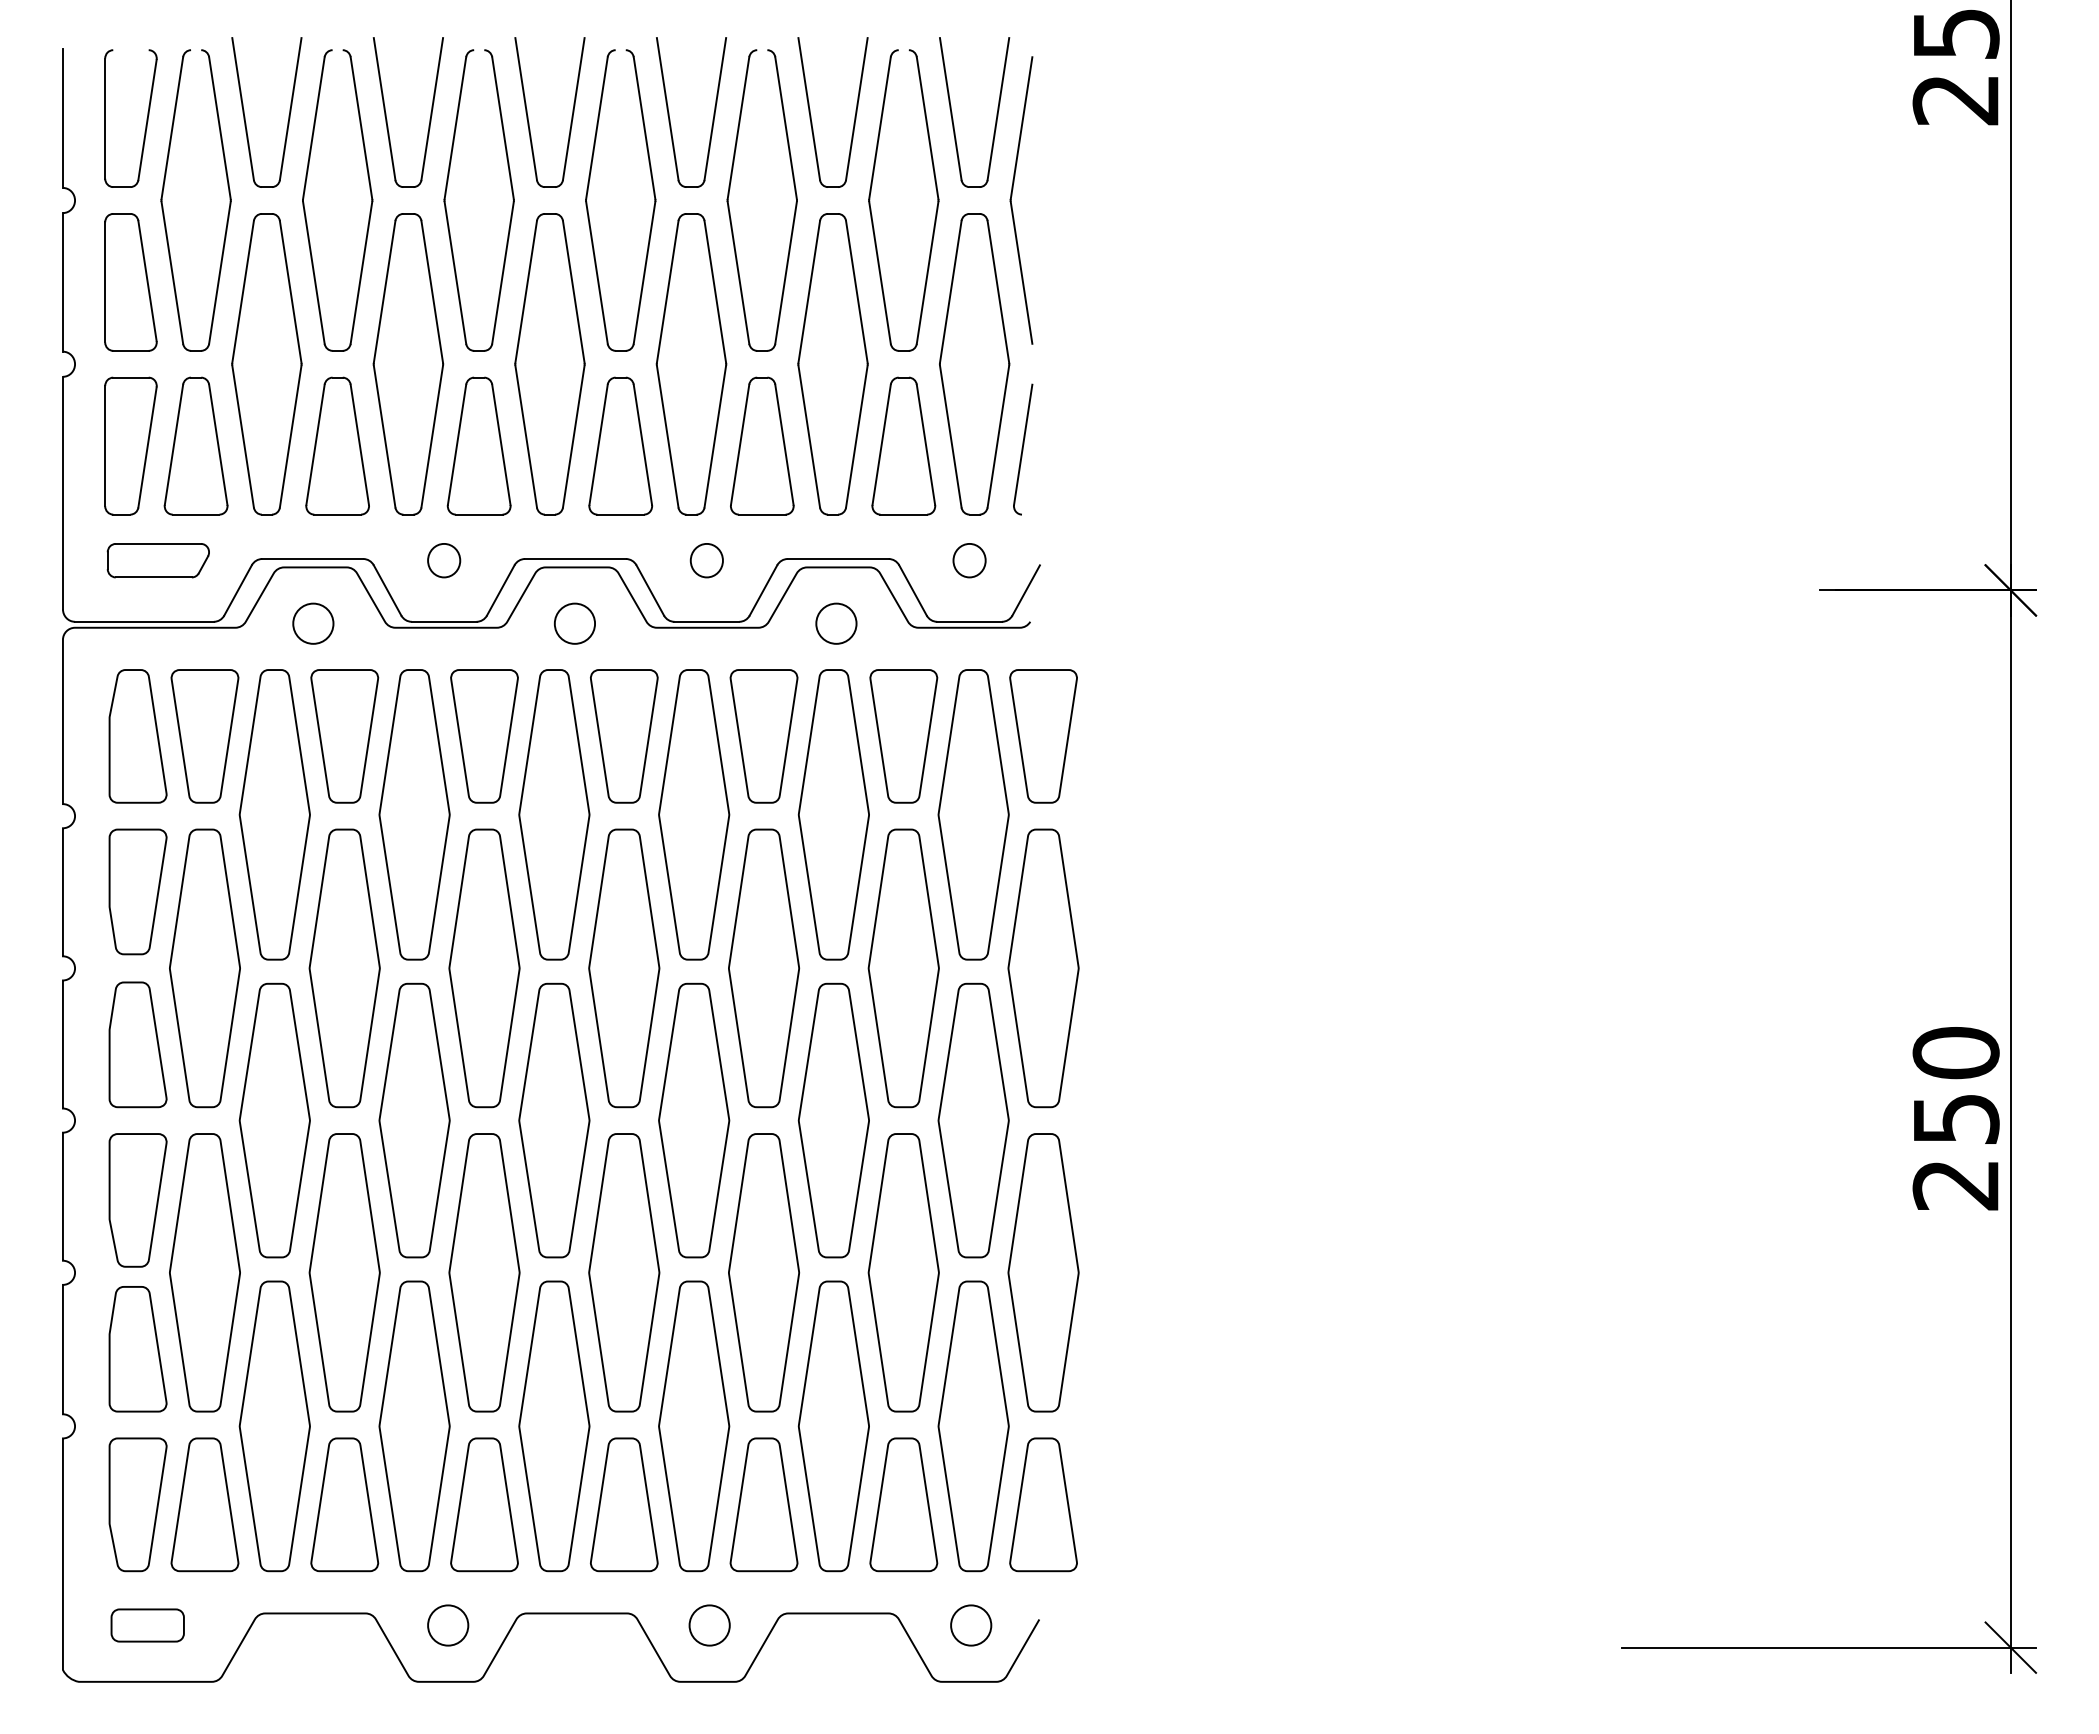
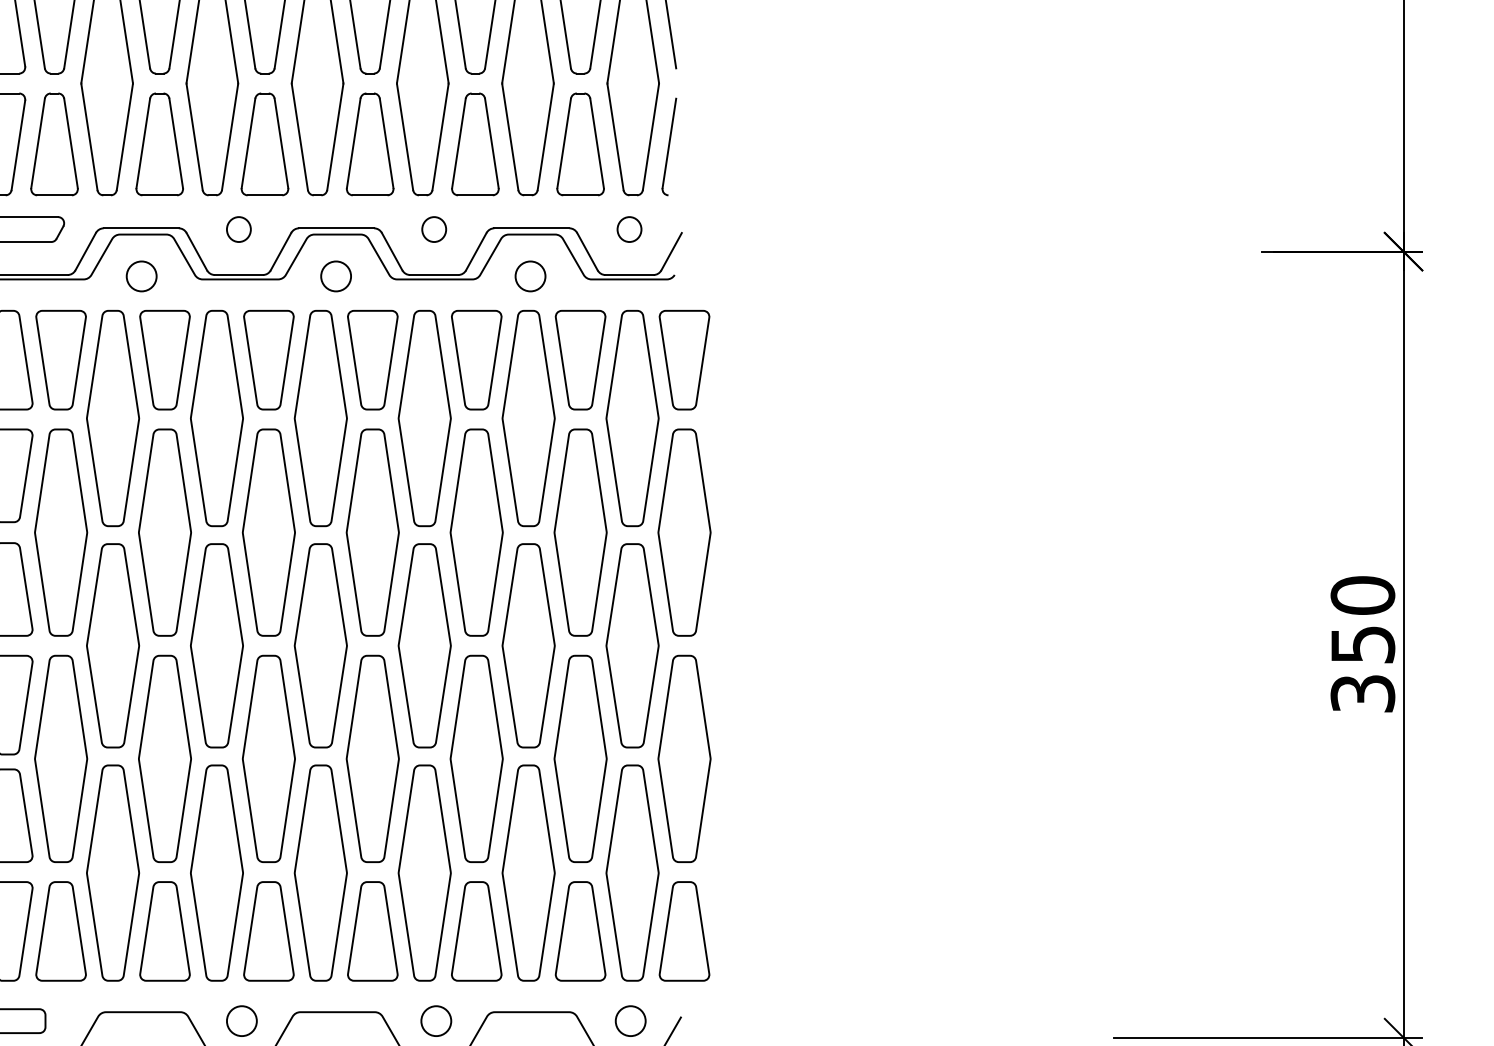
text: (1955, 1185) -> (1362, 694), 250 -> 350

